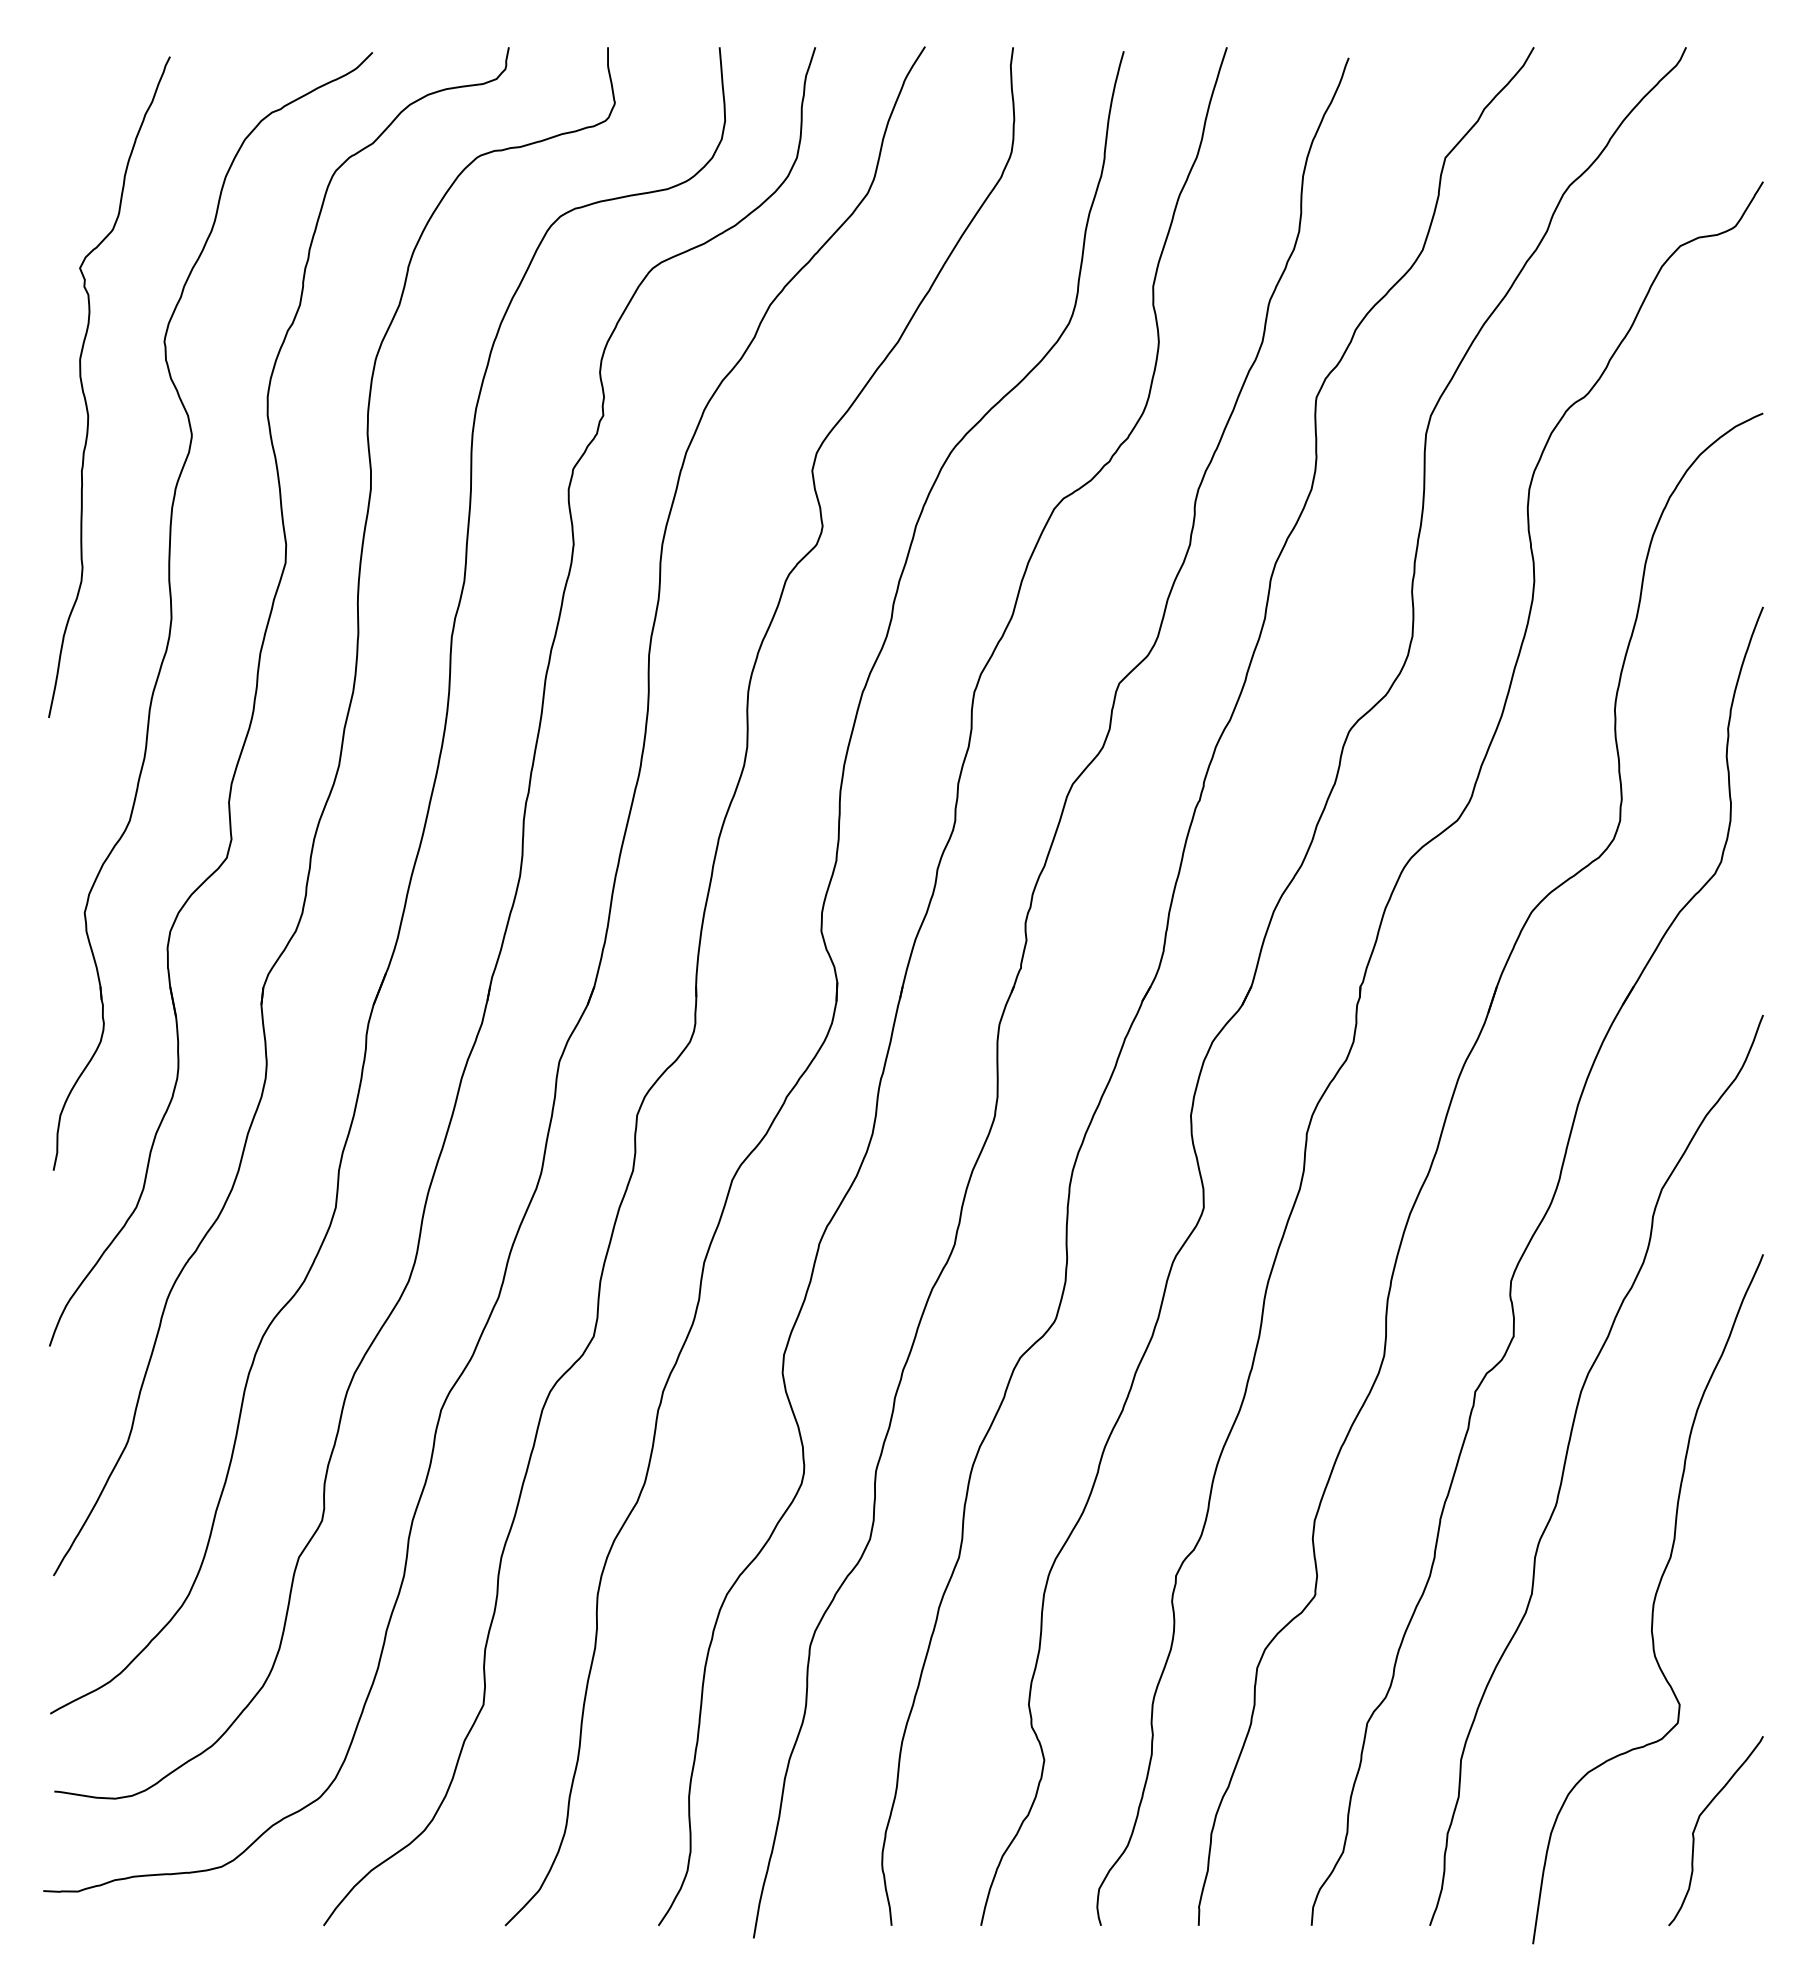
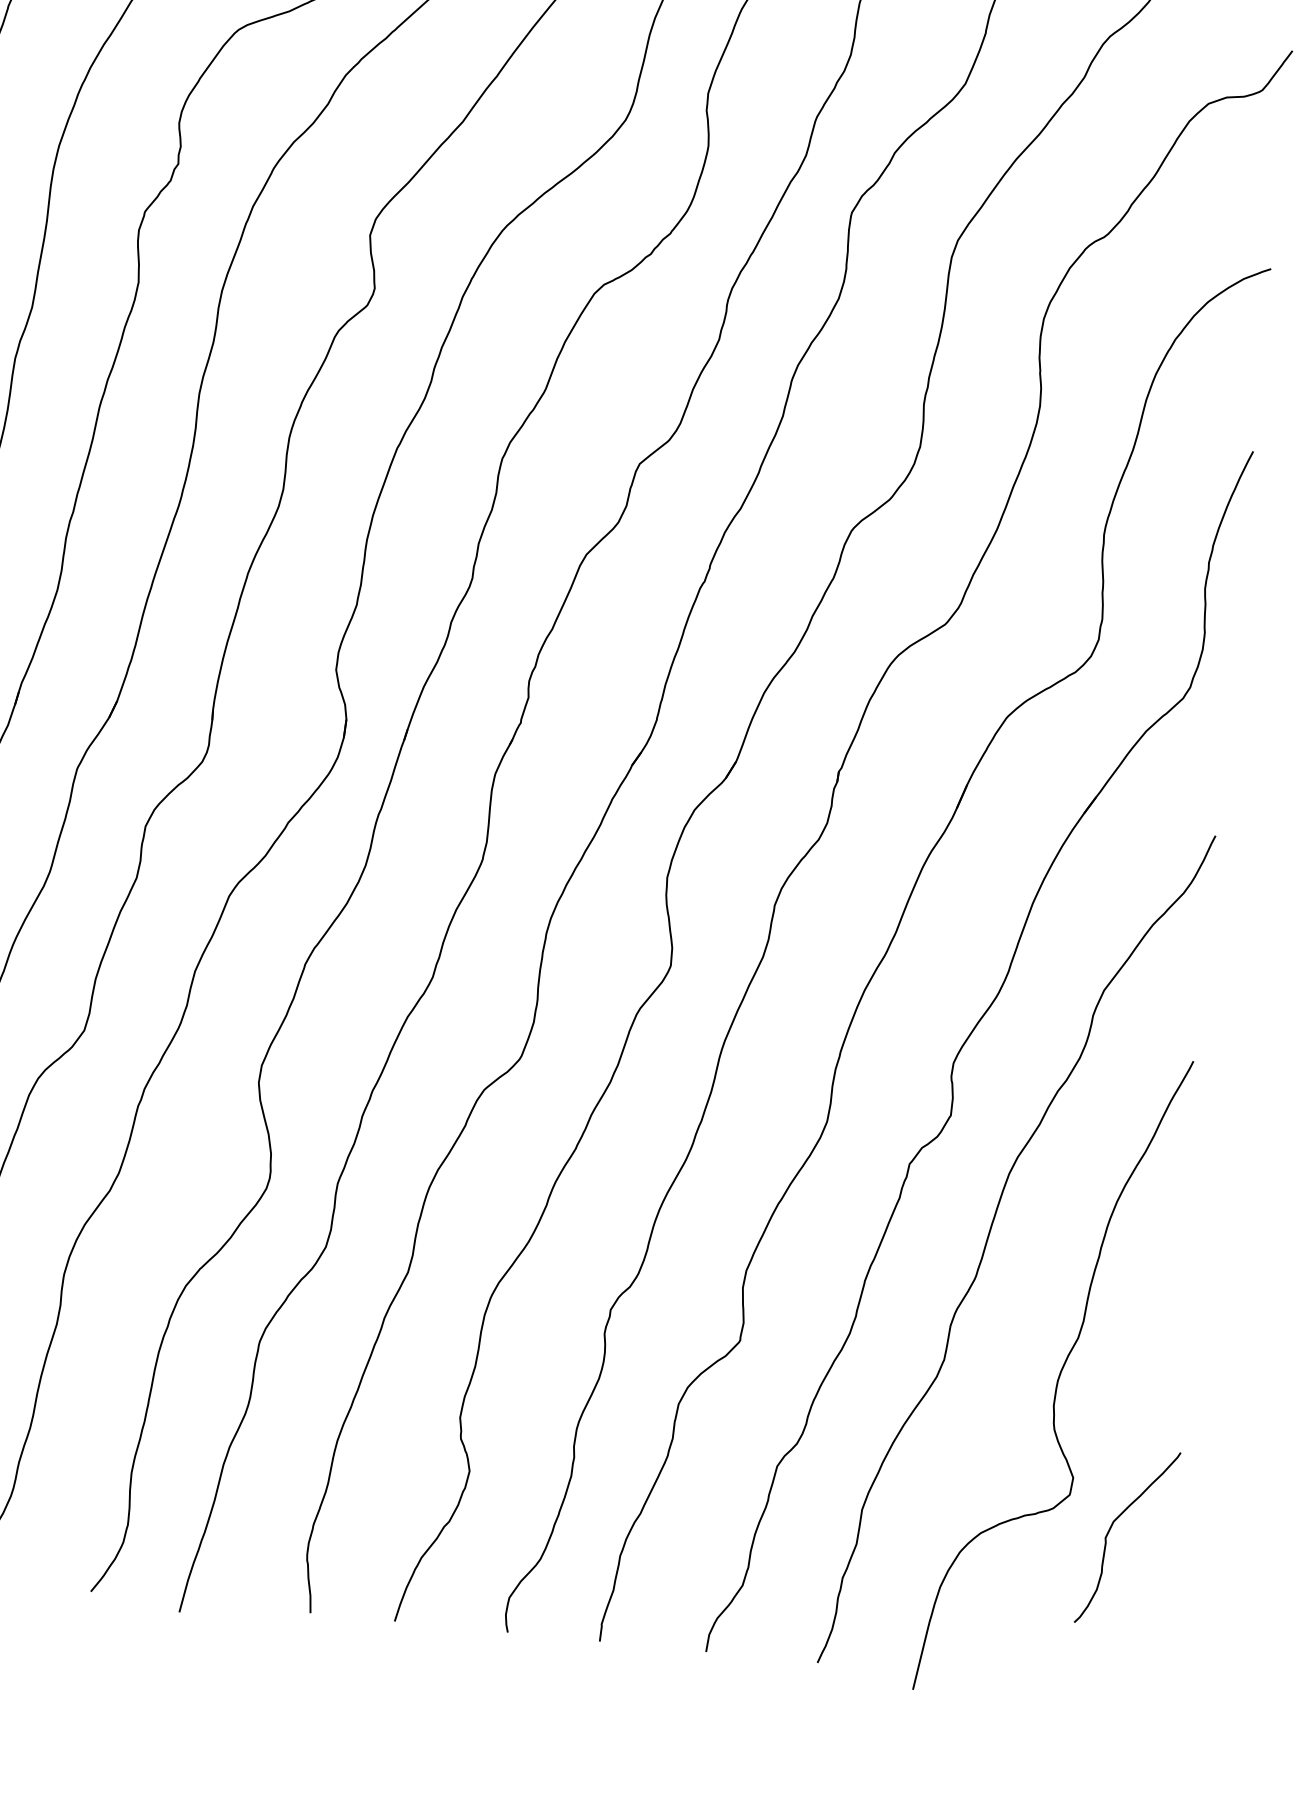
curve: (1698, 1822) -> (1111, 1527), moved

